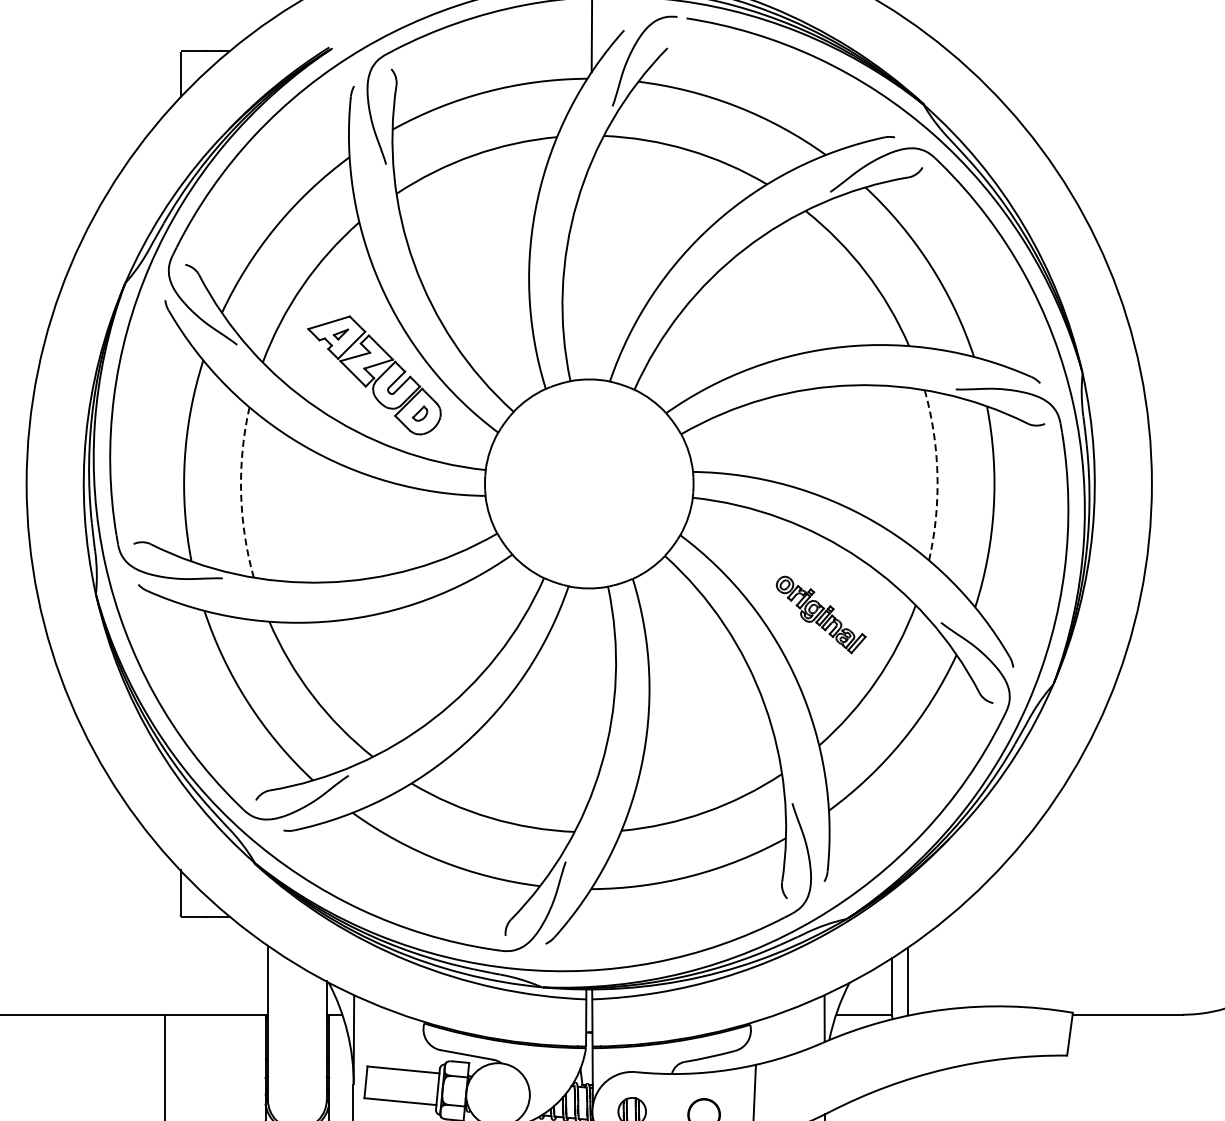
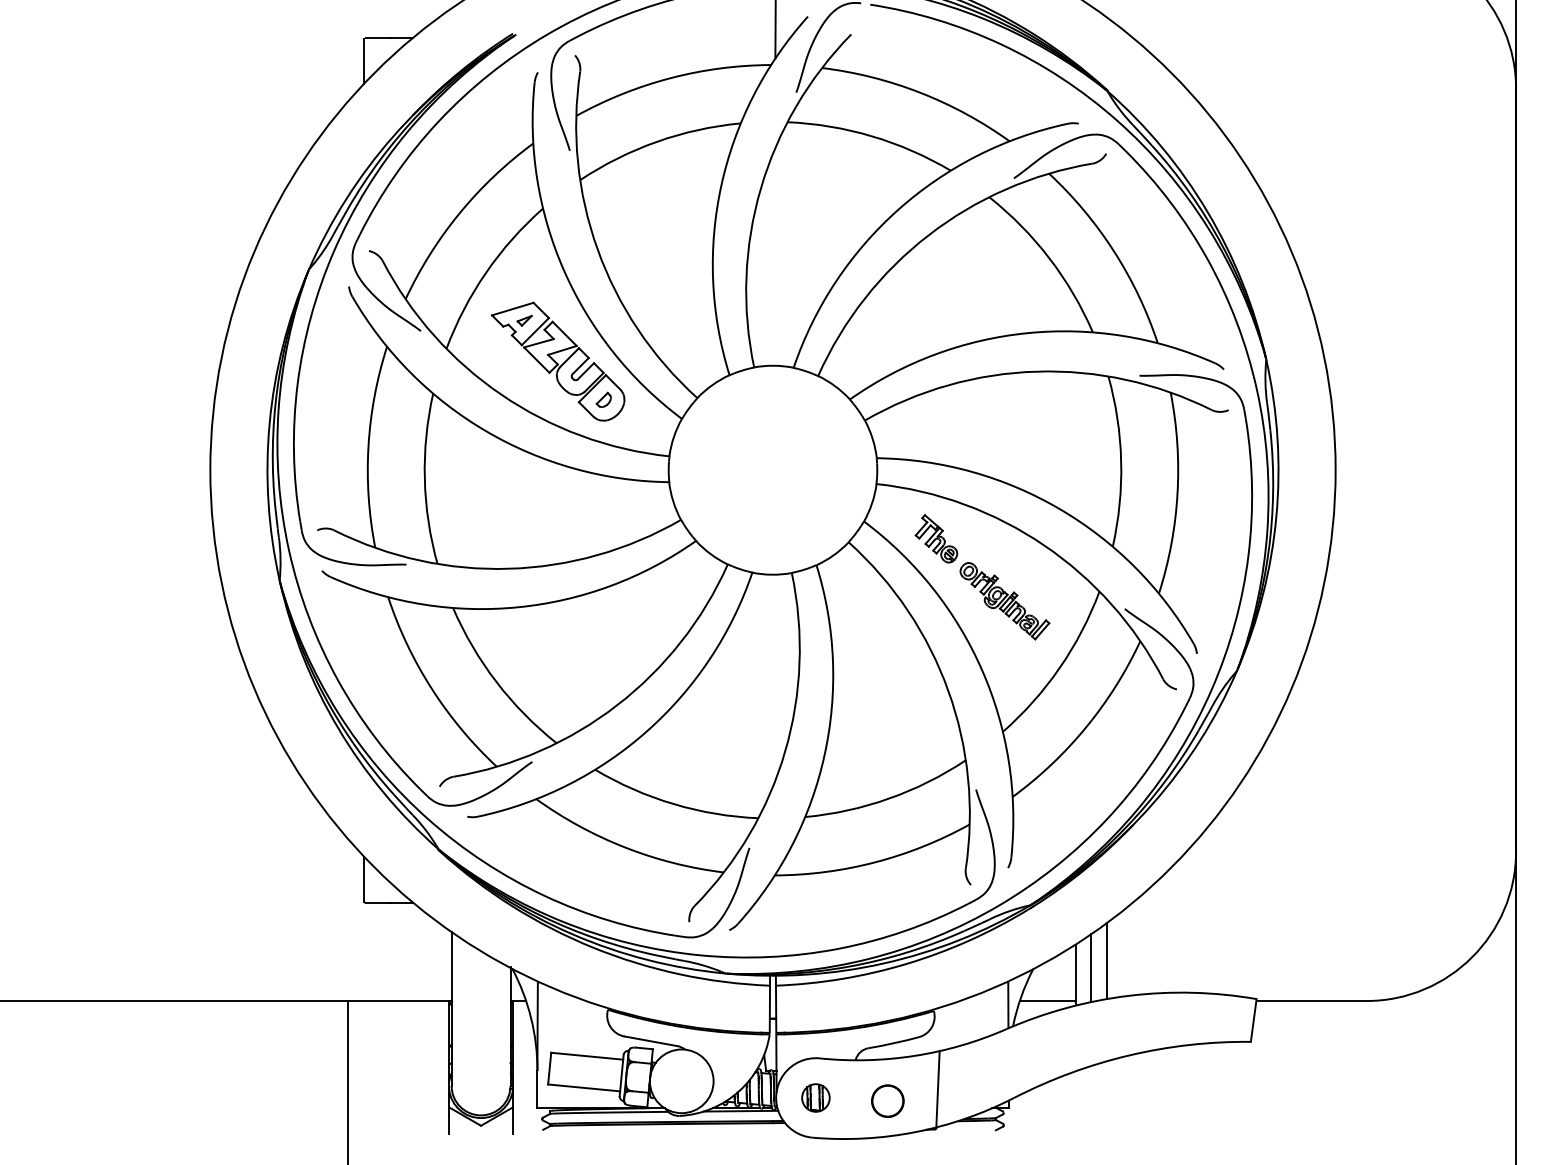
arc: (937, 475) -> (1121, 461), dashed -> solid
arc: (240, 493) -> (424, 479), dashed -> solid
part: (752, 552) -> (936, 538), added
line: (923, 974) -> (1107, 960), added

